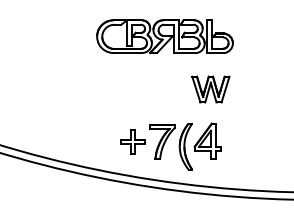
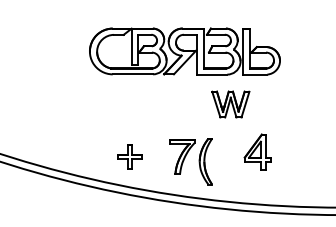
part: (164, 36) -> (184, 51), size x1.4
part: (207, 140) -> (257, 151), moved
part: (132, 141) -> (129, 156), moved

